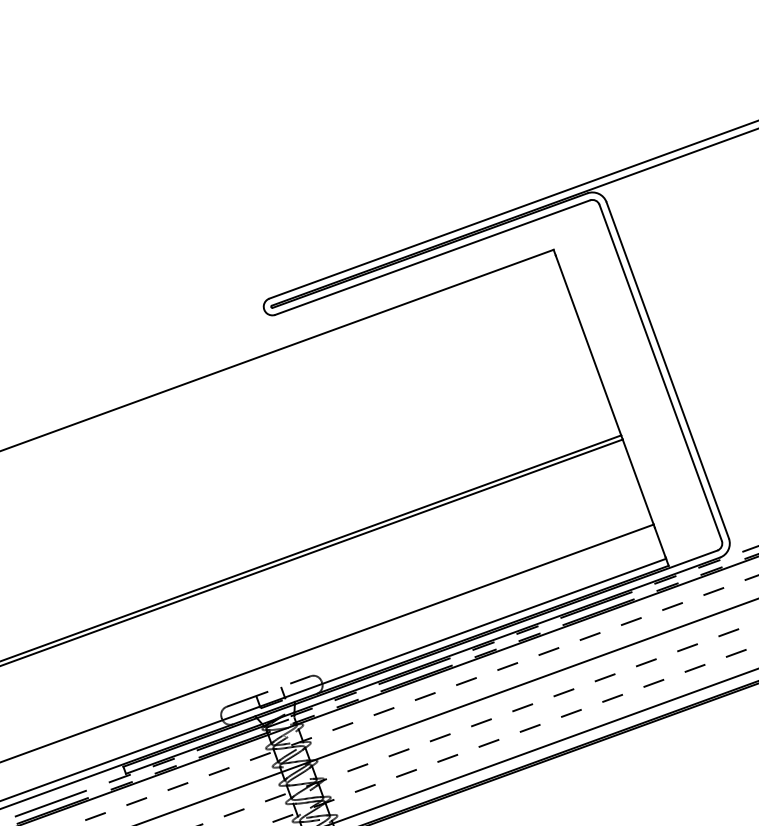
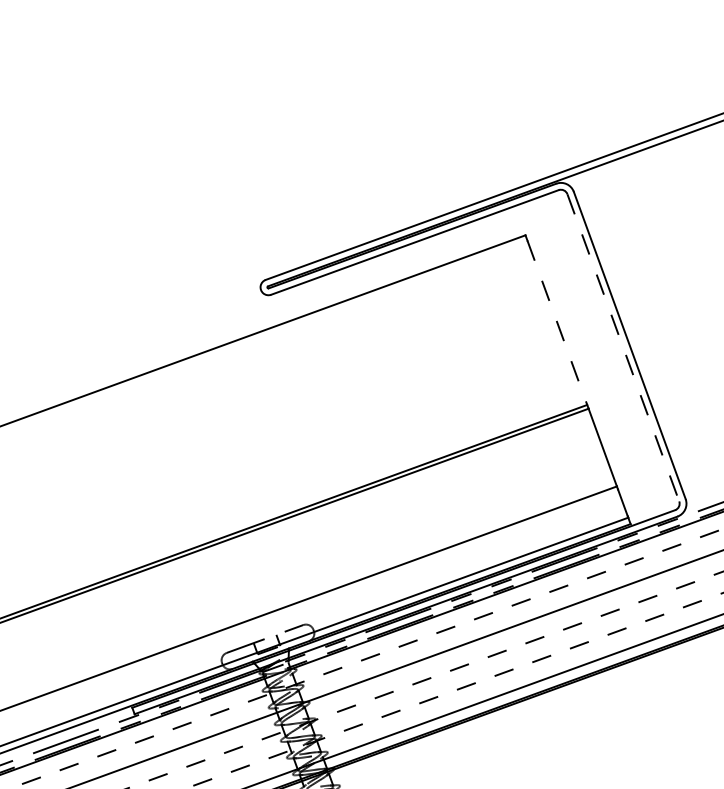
line: (588, 346) -> (557, 323), solid -> dashed
line: (660, 373) -> (623, 348), solid -> dashed

